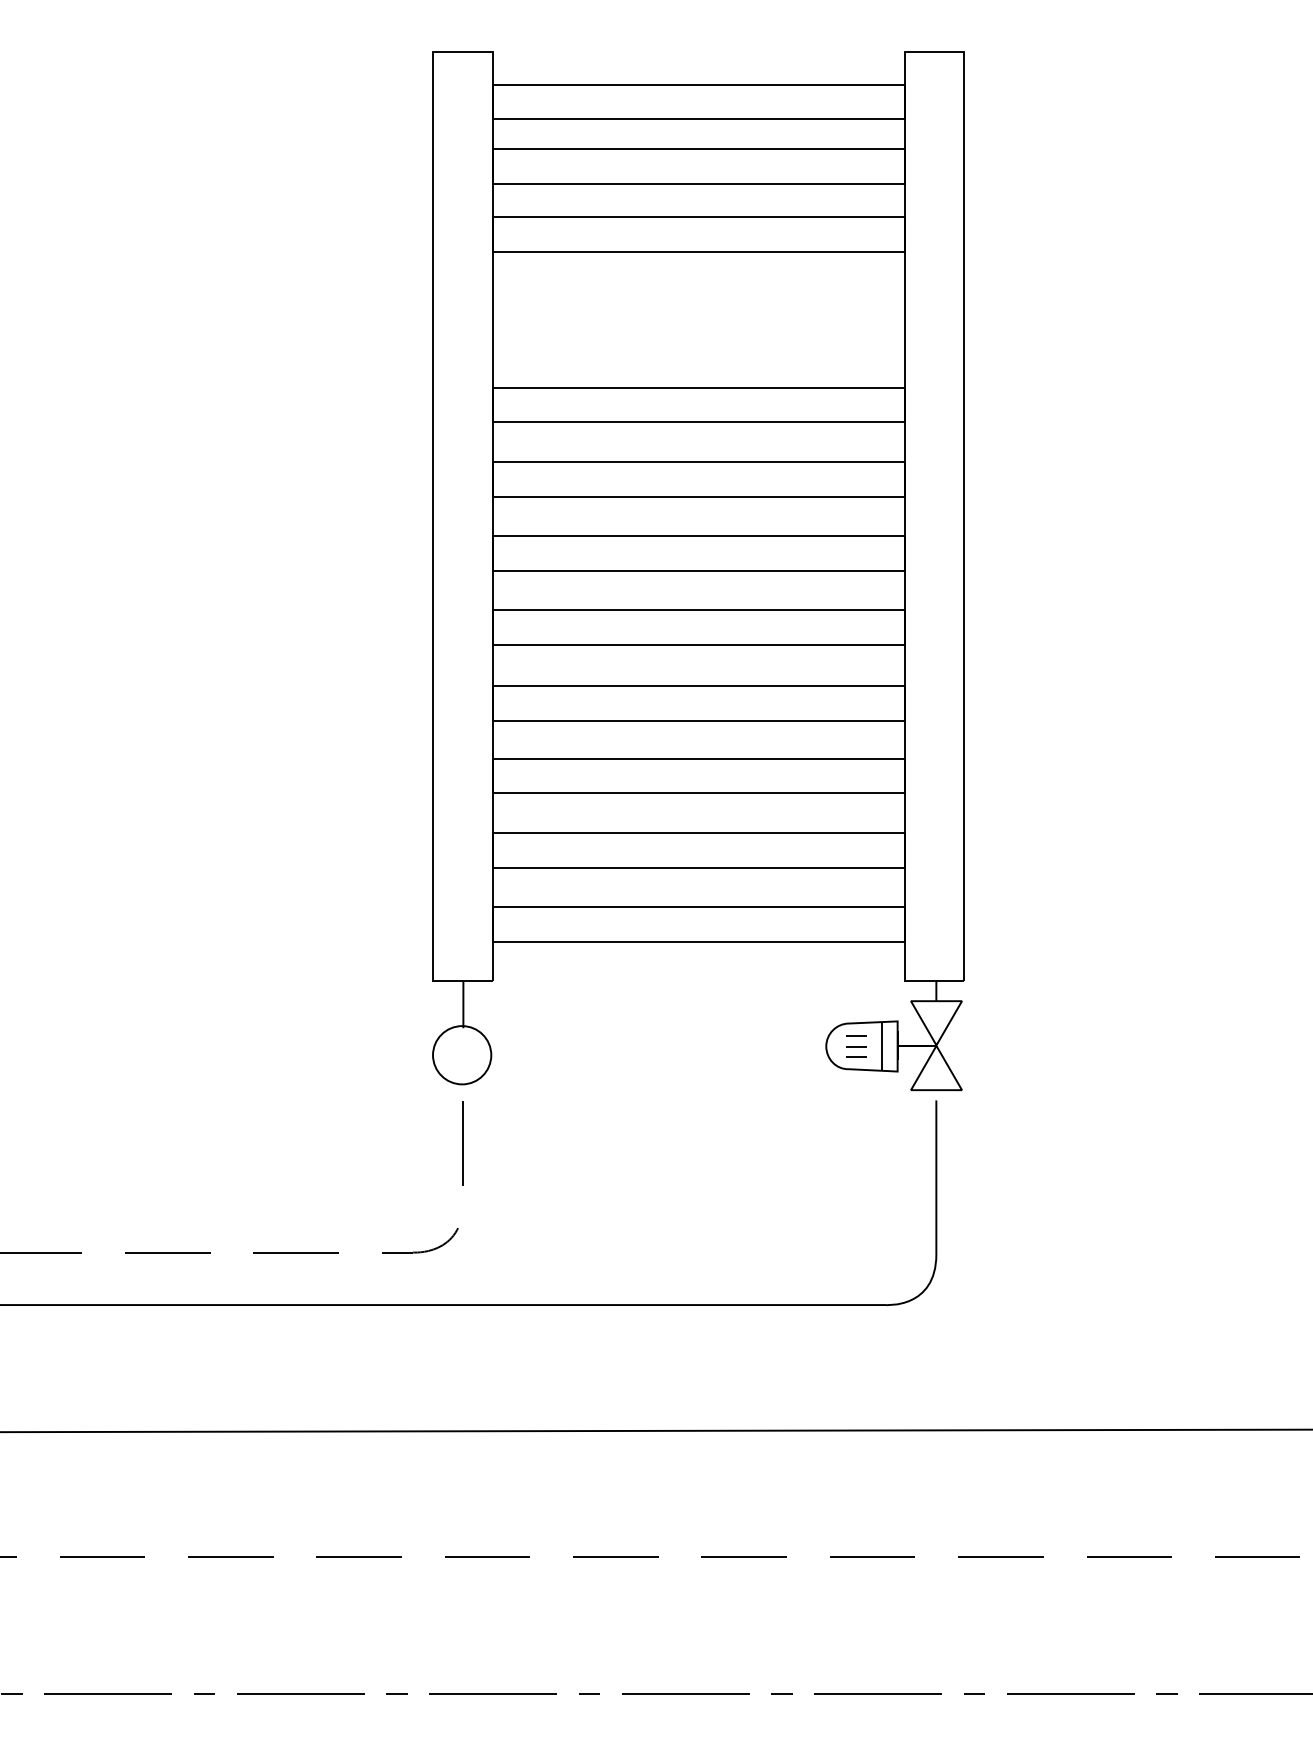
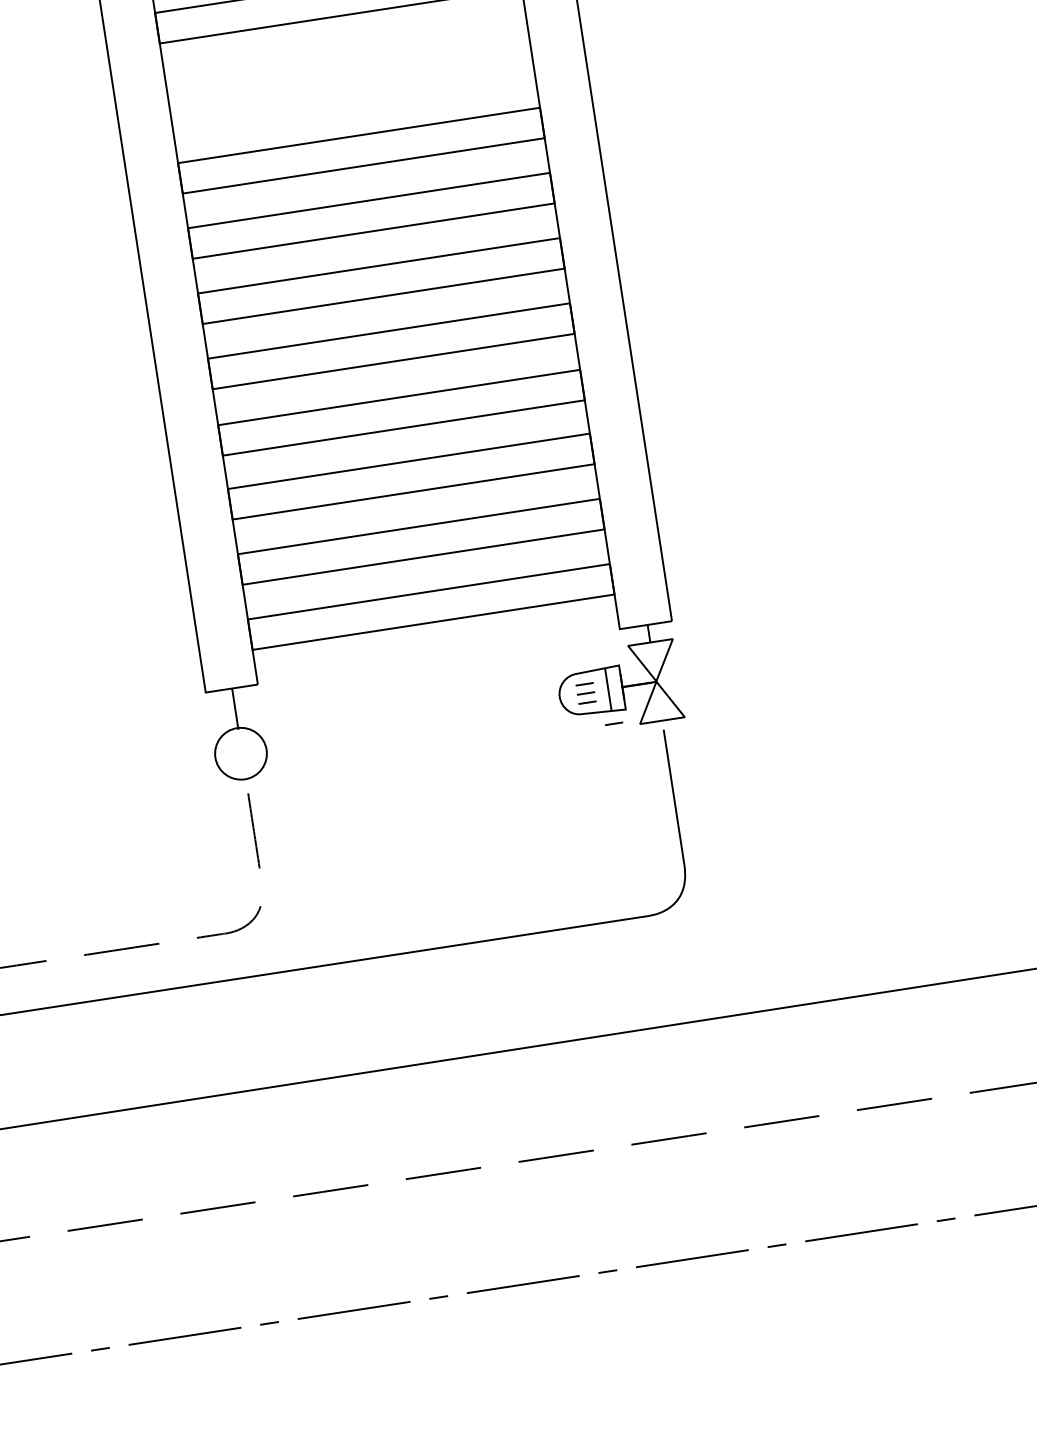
line: (882, 1084) -> (614, 722), added

